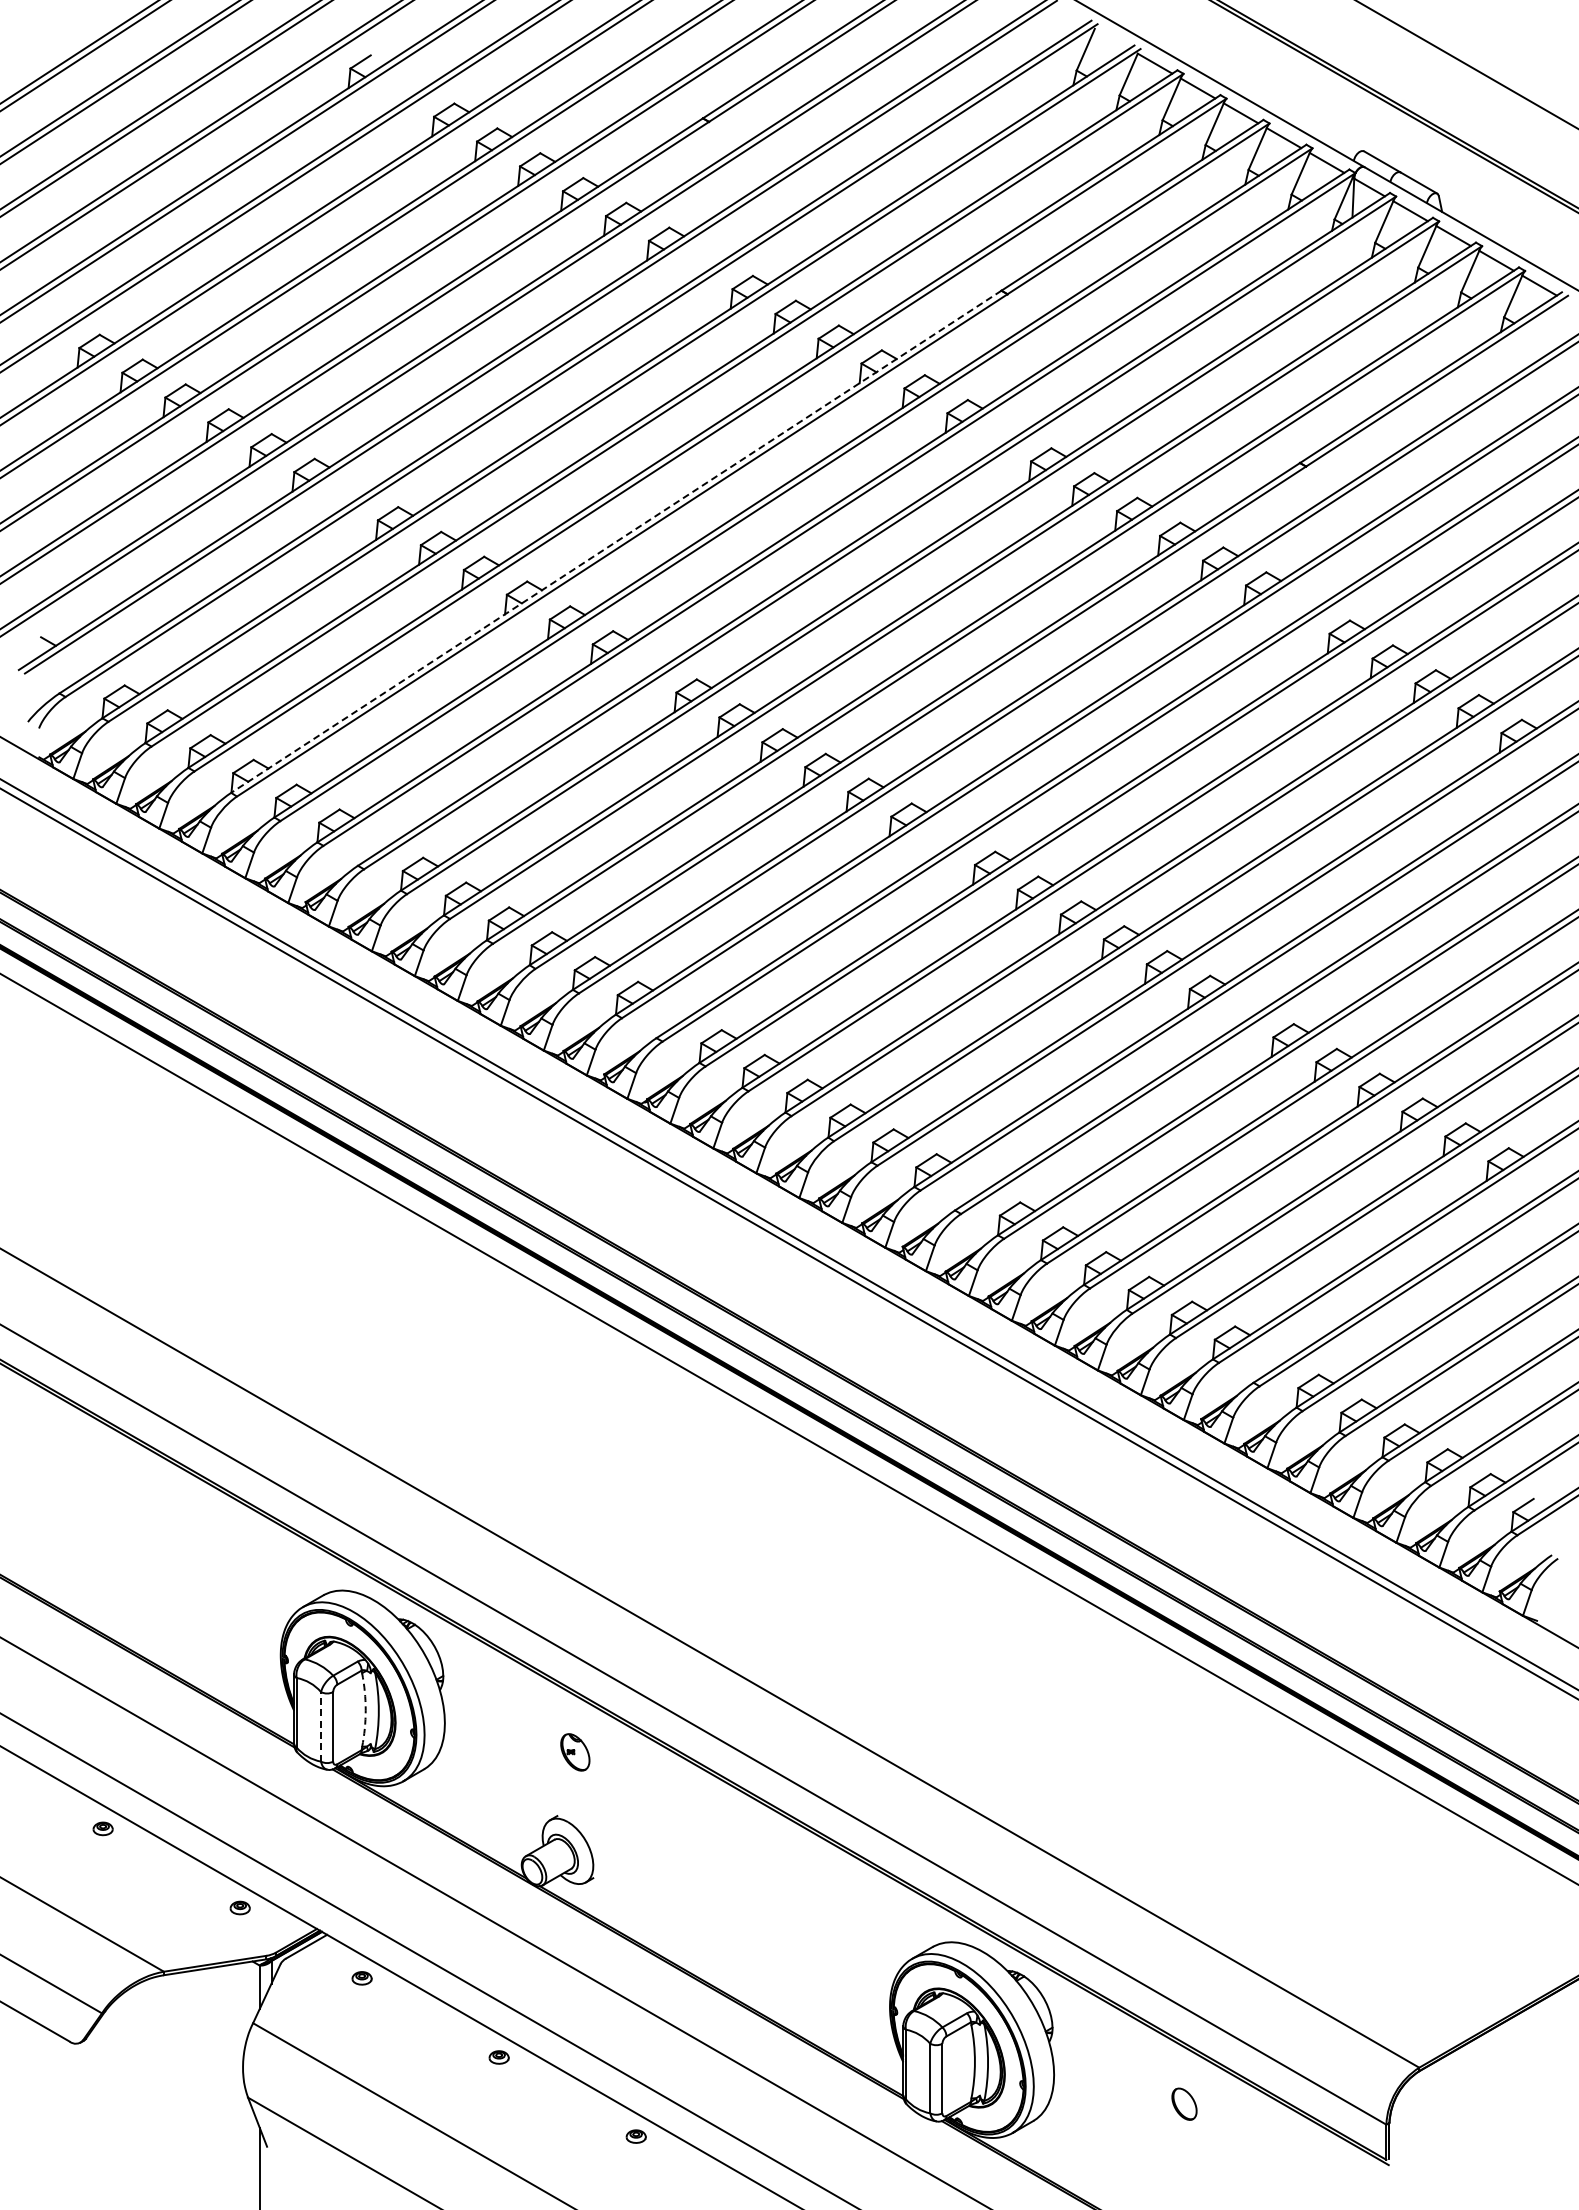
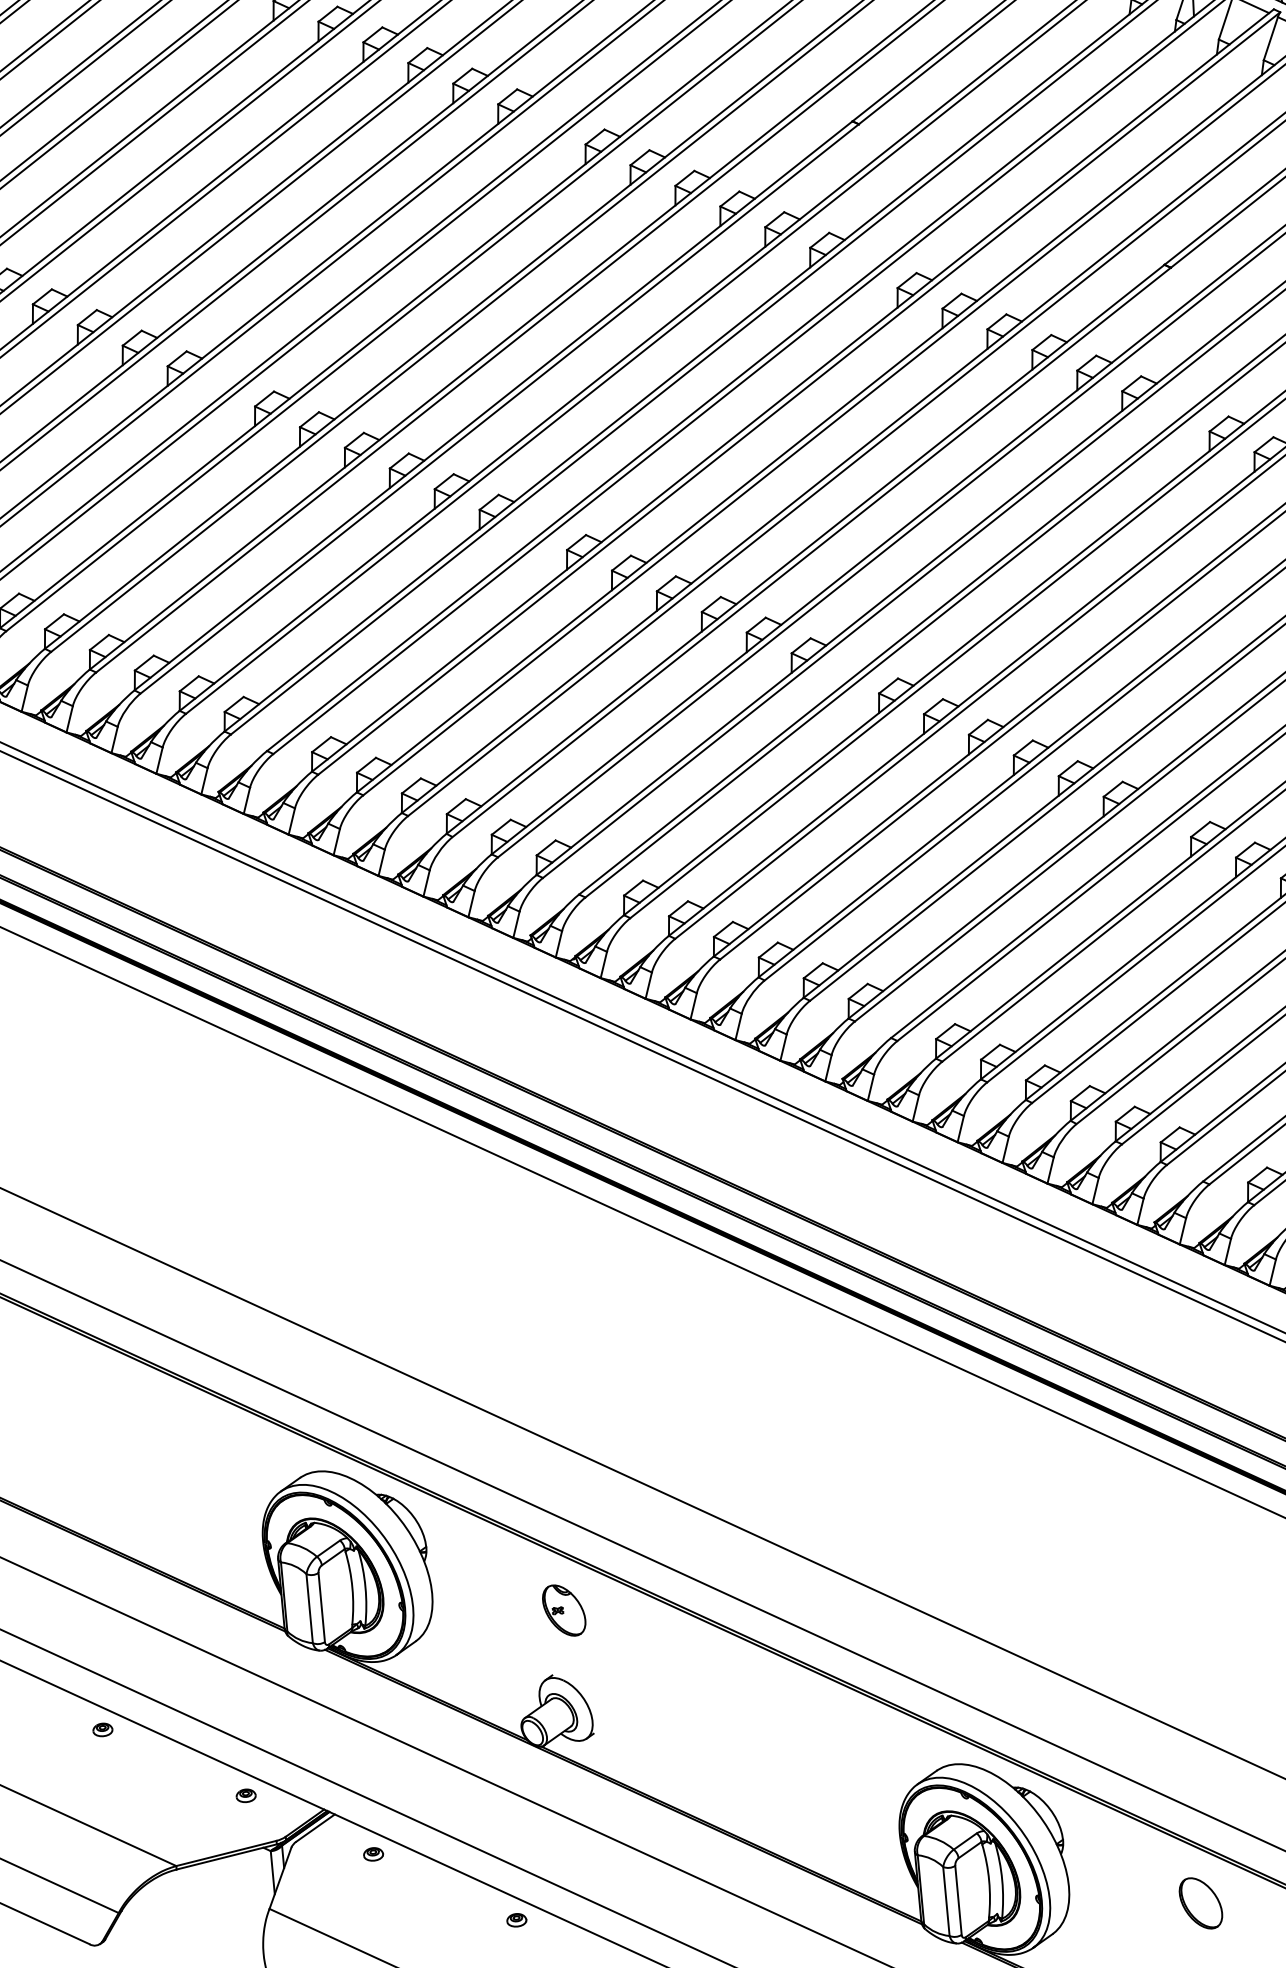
line: (616, 541) -> (493, 405), dashed -> solid
arc: (365, 1710) -> (352, 1588), dashed -> solid
line: (321, 1726) -> (310, 1608), dashed -> solid
part: (575, 1752) -> (564, 1610), size x1.43
part: (1184, 2104) -> (1200, 1903), size x1.67

